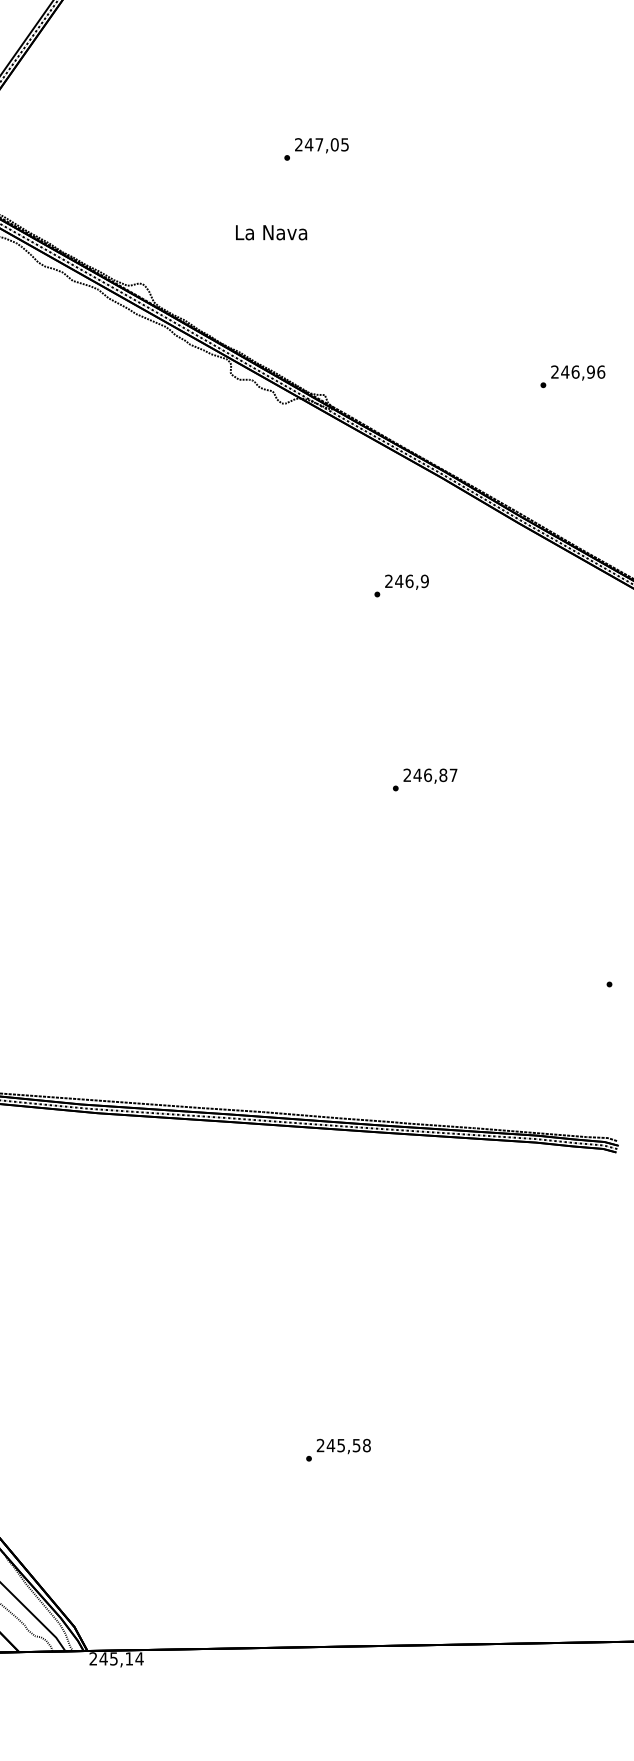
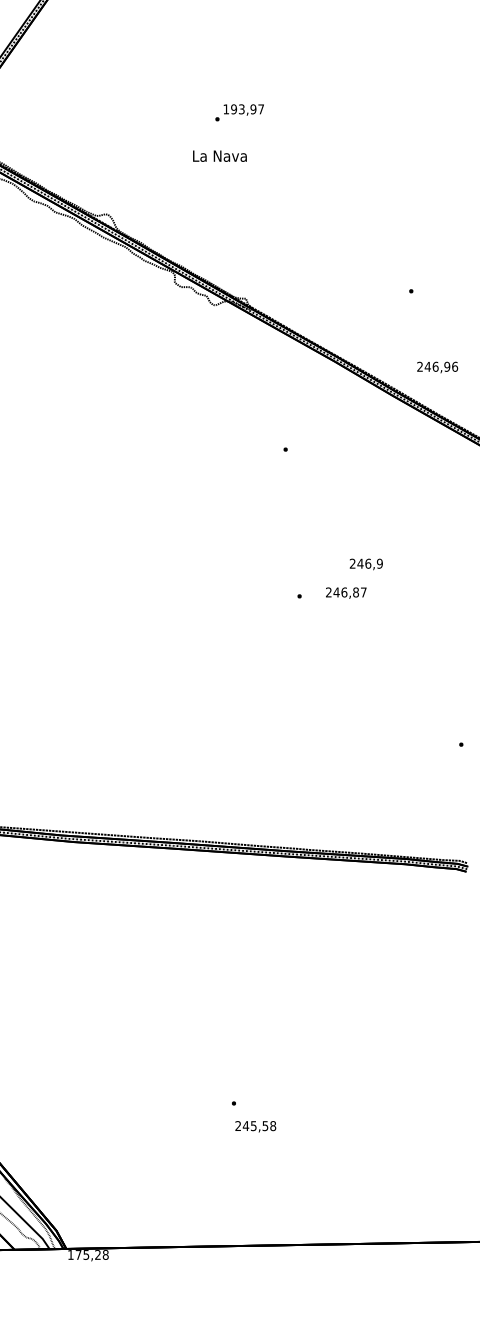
text: (321, 144) -> (243, 109), 247,05 -> 193,97
text: (271, 232) -> (219, 156), moved
text: (578, 372) -> (437, 367), moved
text: (406, 581) -> (365, 563), moved
text: (430, 775) -> (346, 592), moved
text: (343, 1446) -> (255, 1126), moved
text: (116, 1658) -> (88, 1254), 245,14 -> 175,28

